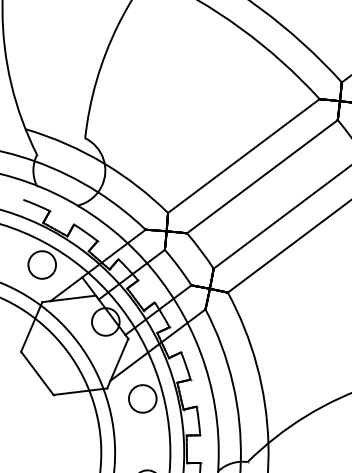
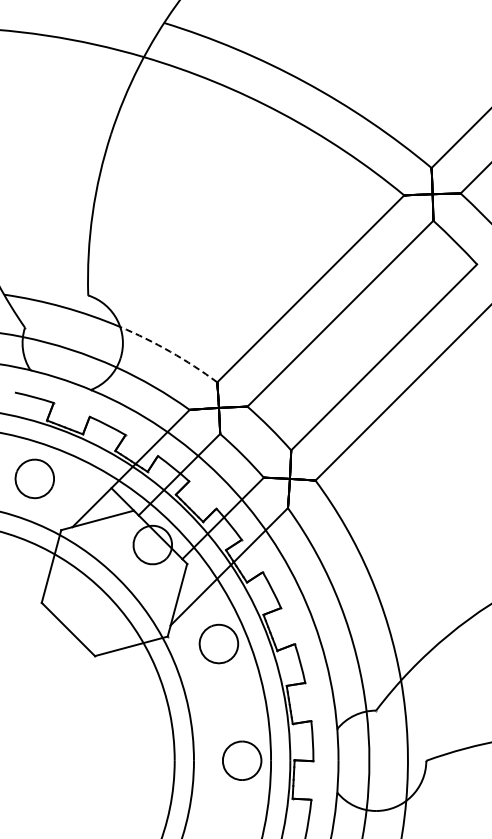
arc: (137, 186) -> (170, 351), solid -> dashed
part: (42, 264) -> (34, 478), moved

